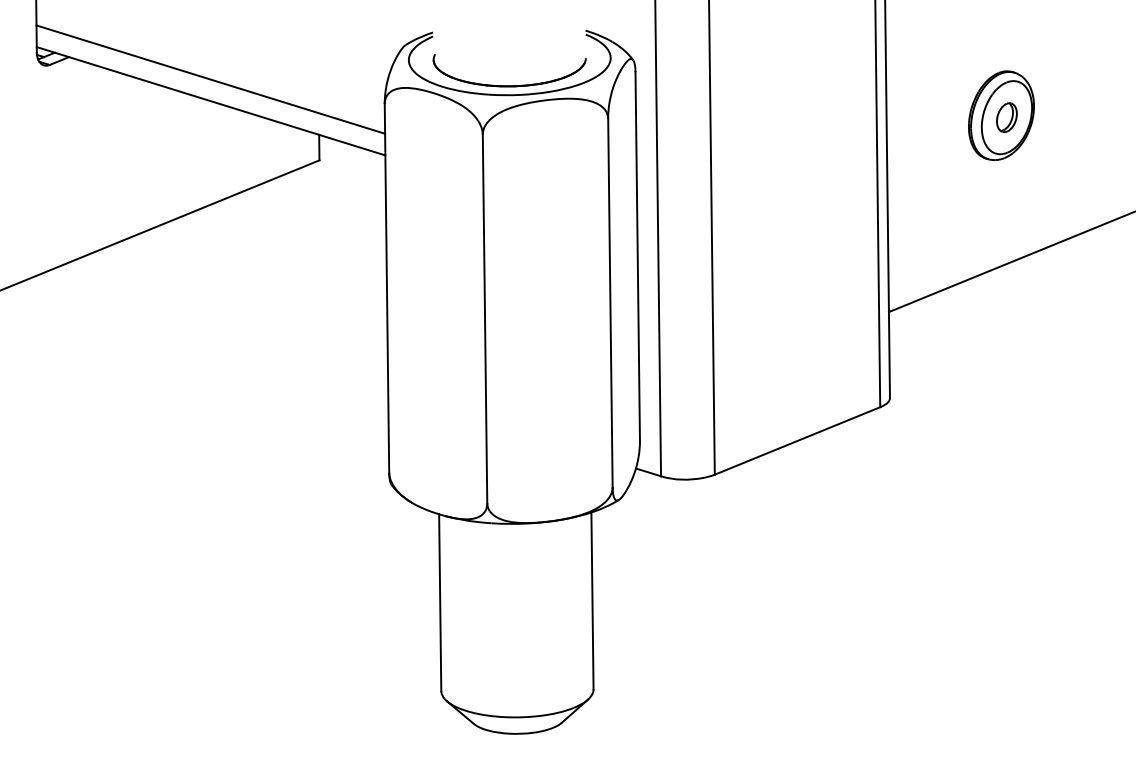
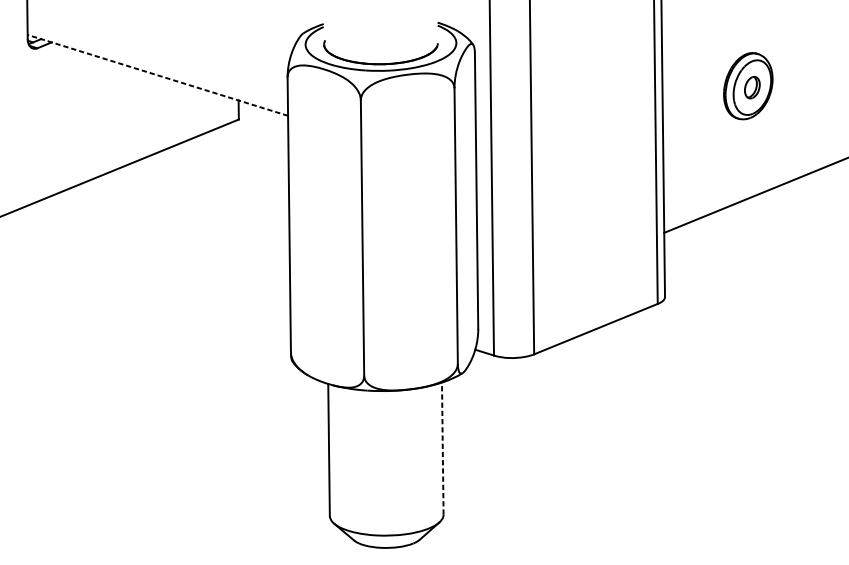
line: (210, 79) -> (157, 59), removed
line: (211, 101) -> (158, 75), solid -> dashed
line: (592, 600) -> (442, 448), solid -> dashed

